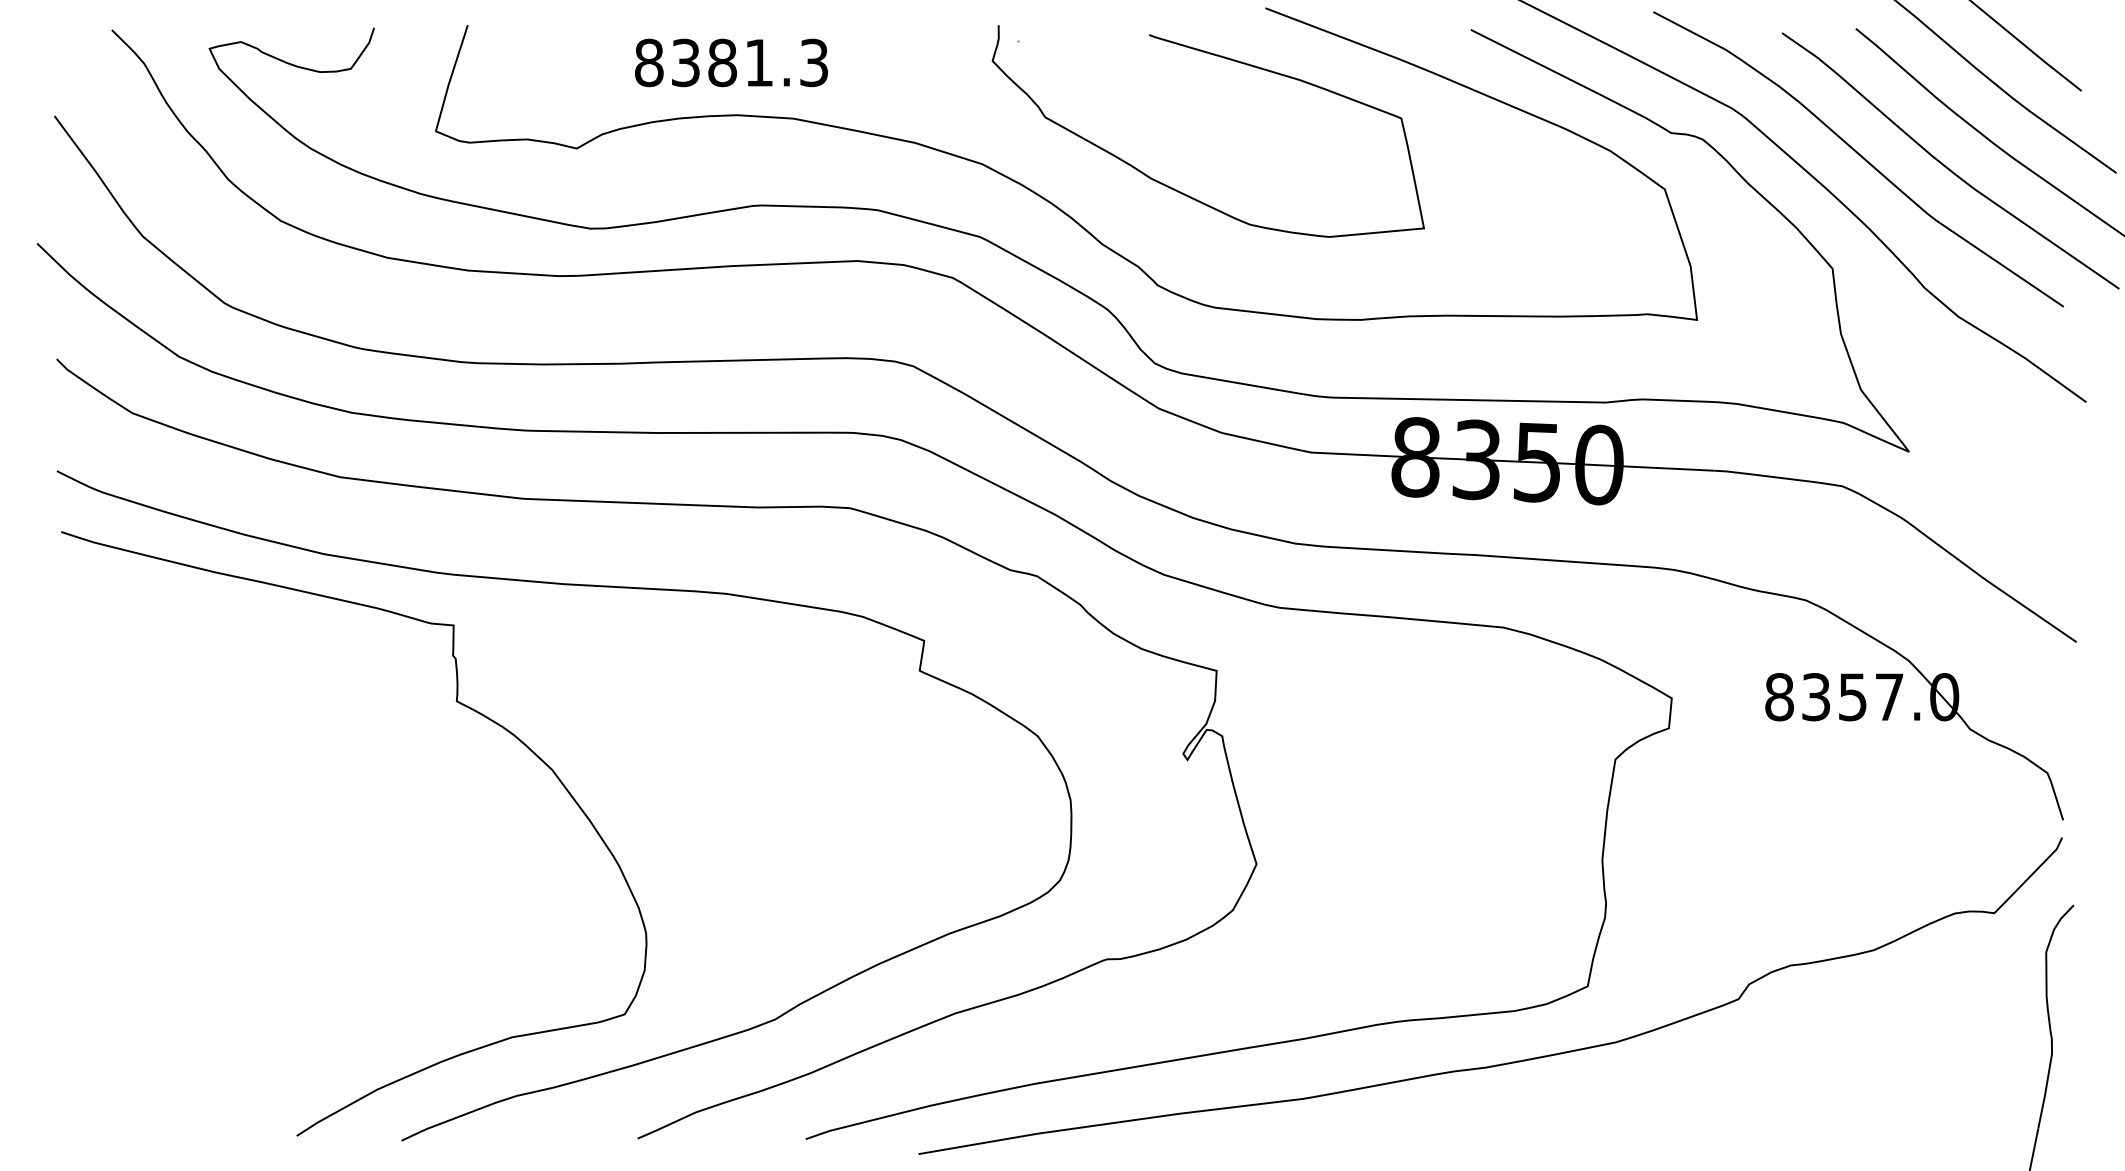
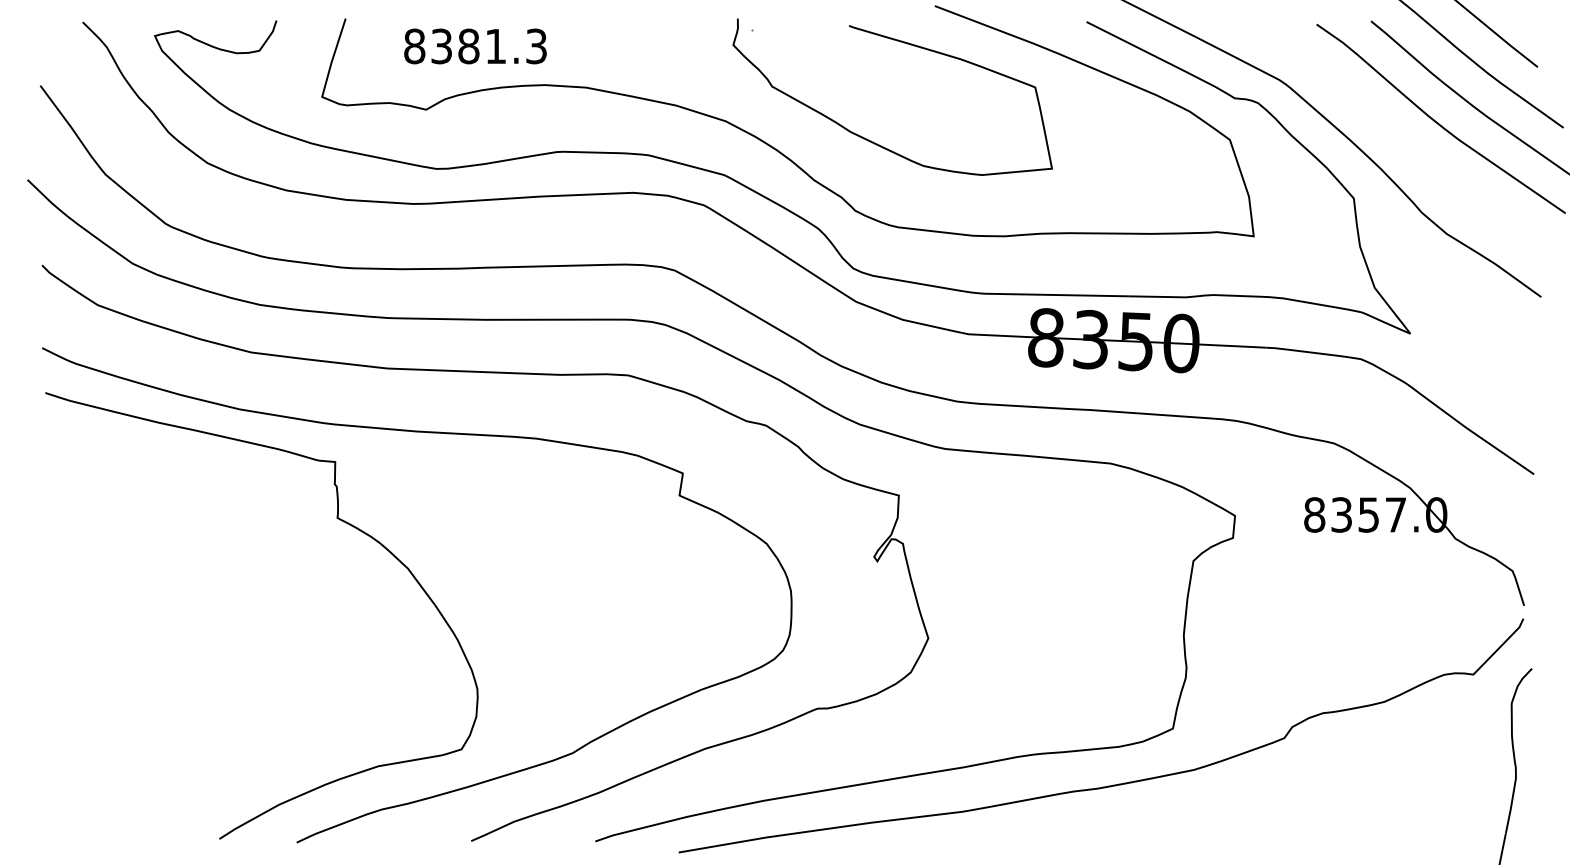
text: (731, 62) -> (475, 46), moved
curve: (1860, 156) -> (1374, 115), removed

